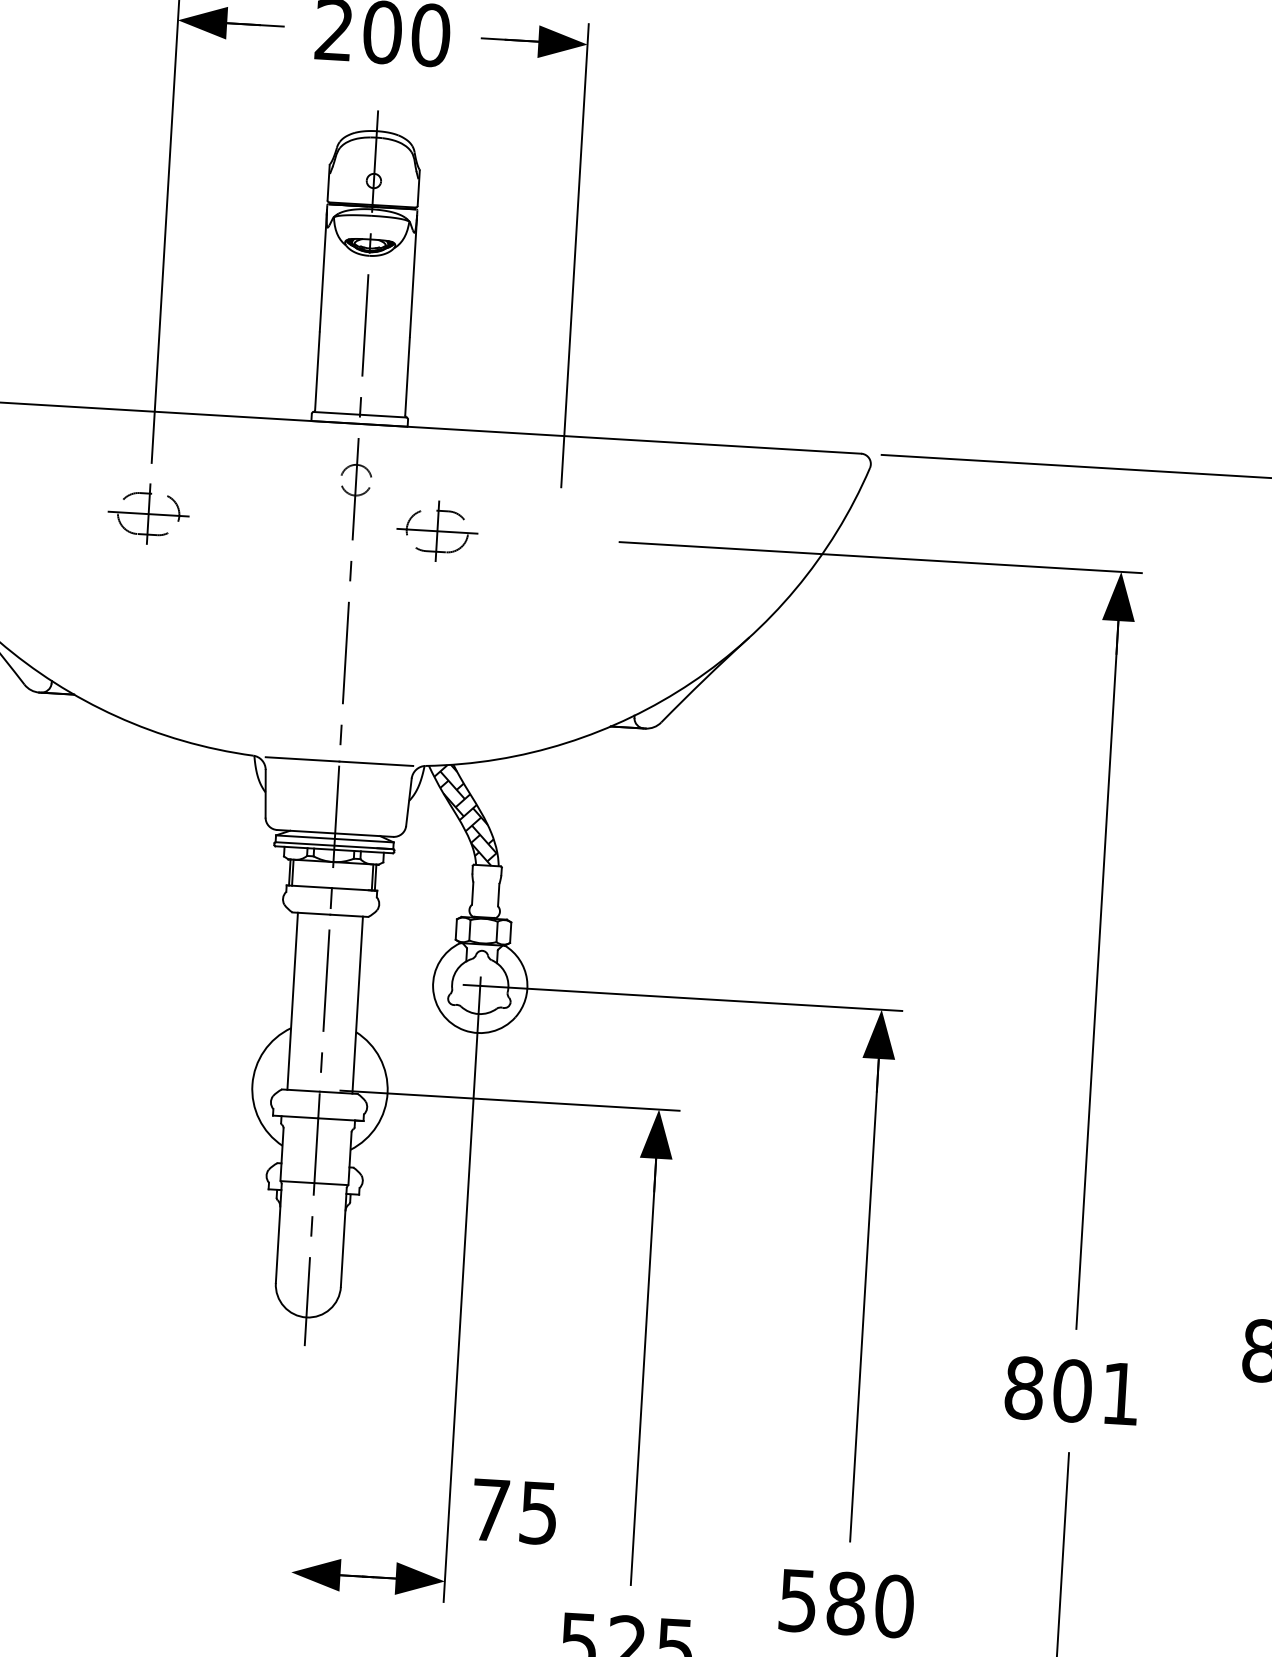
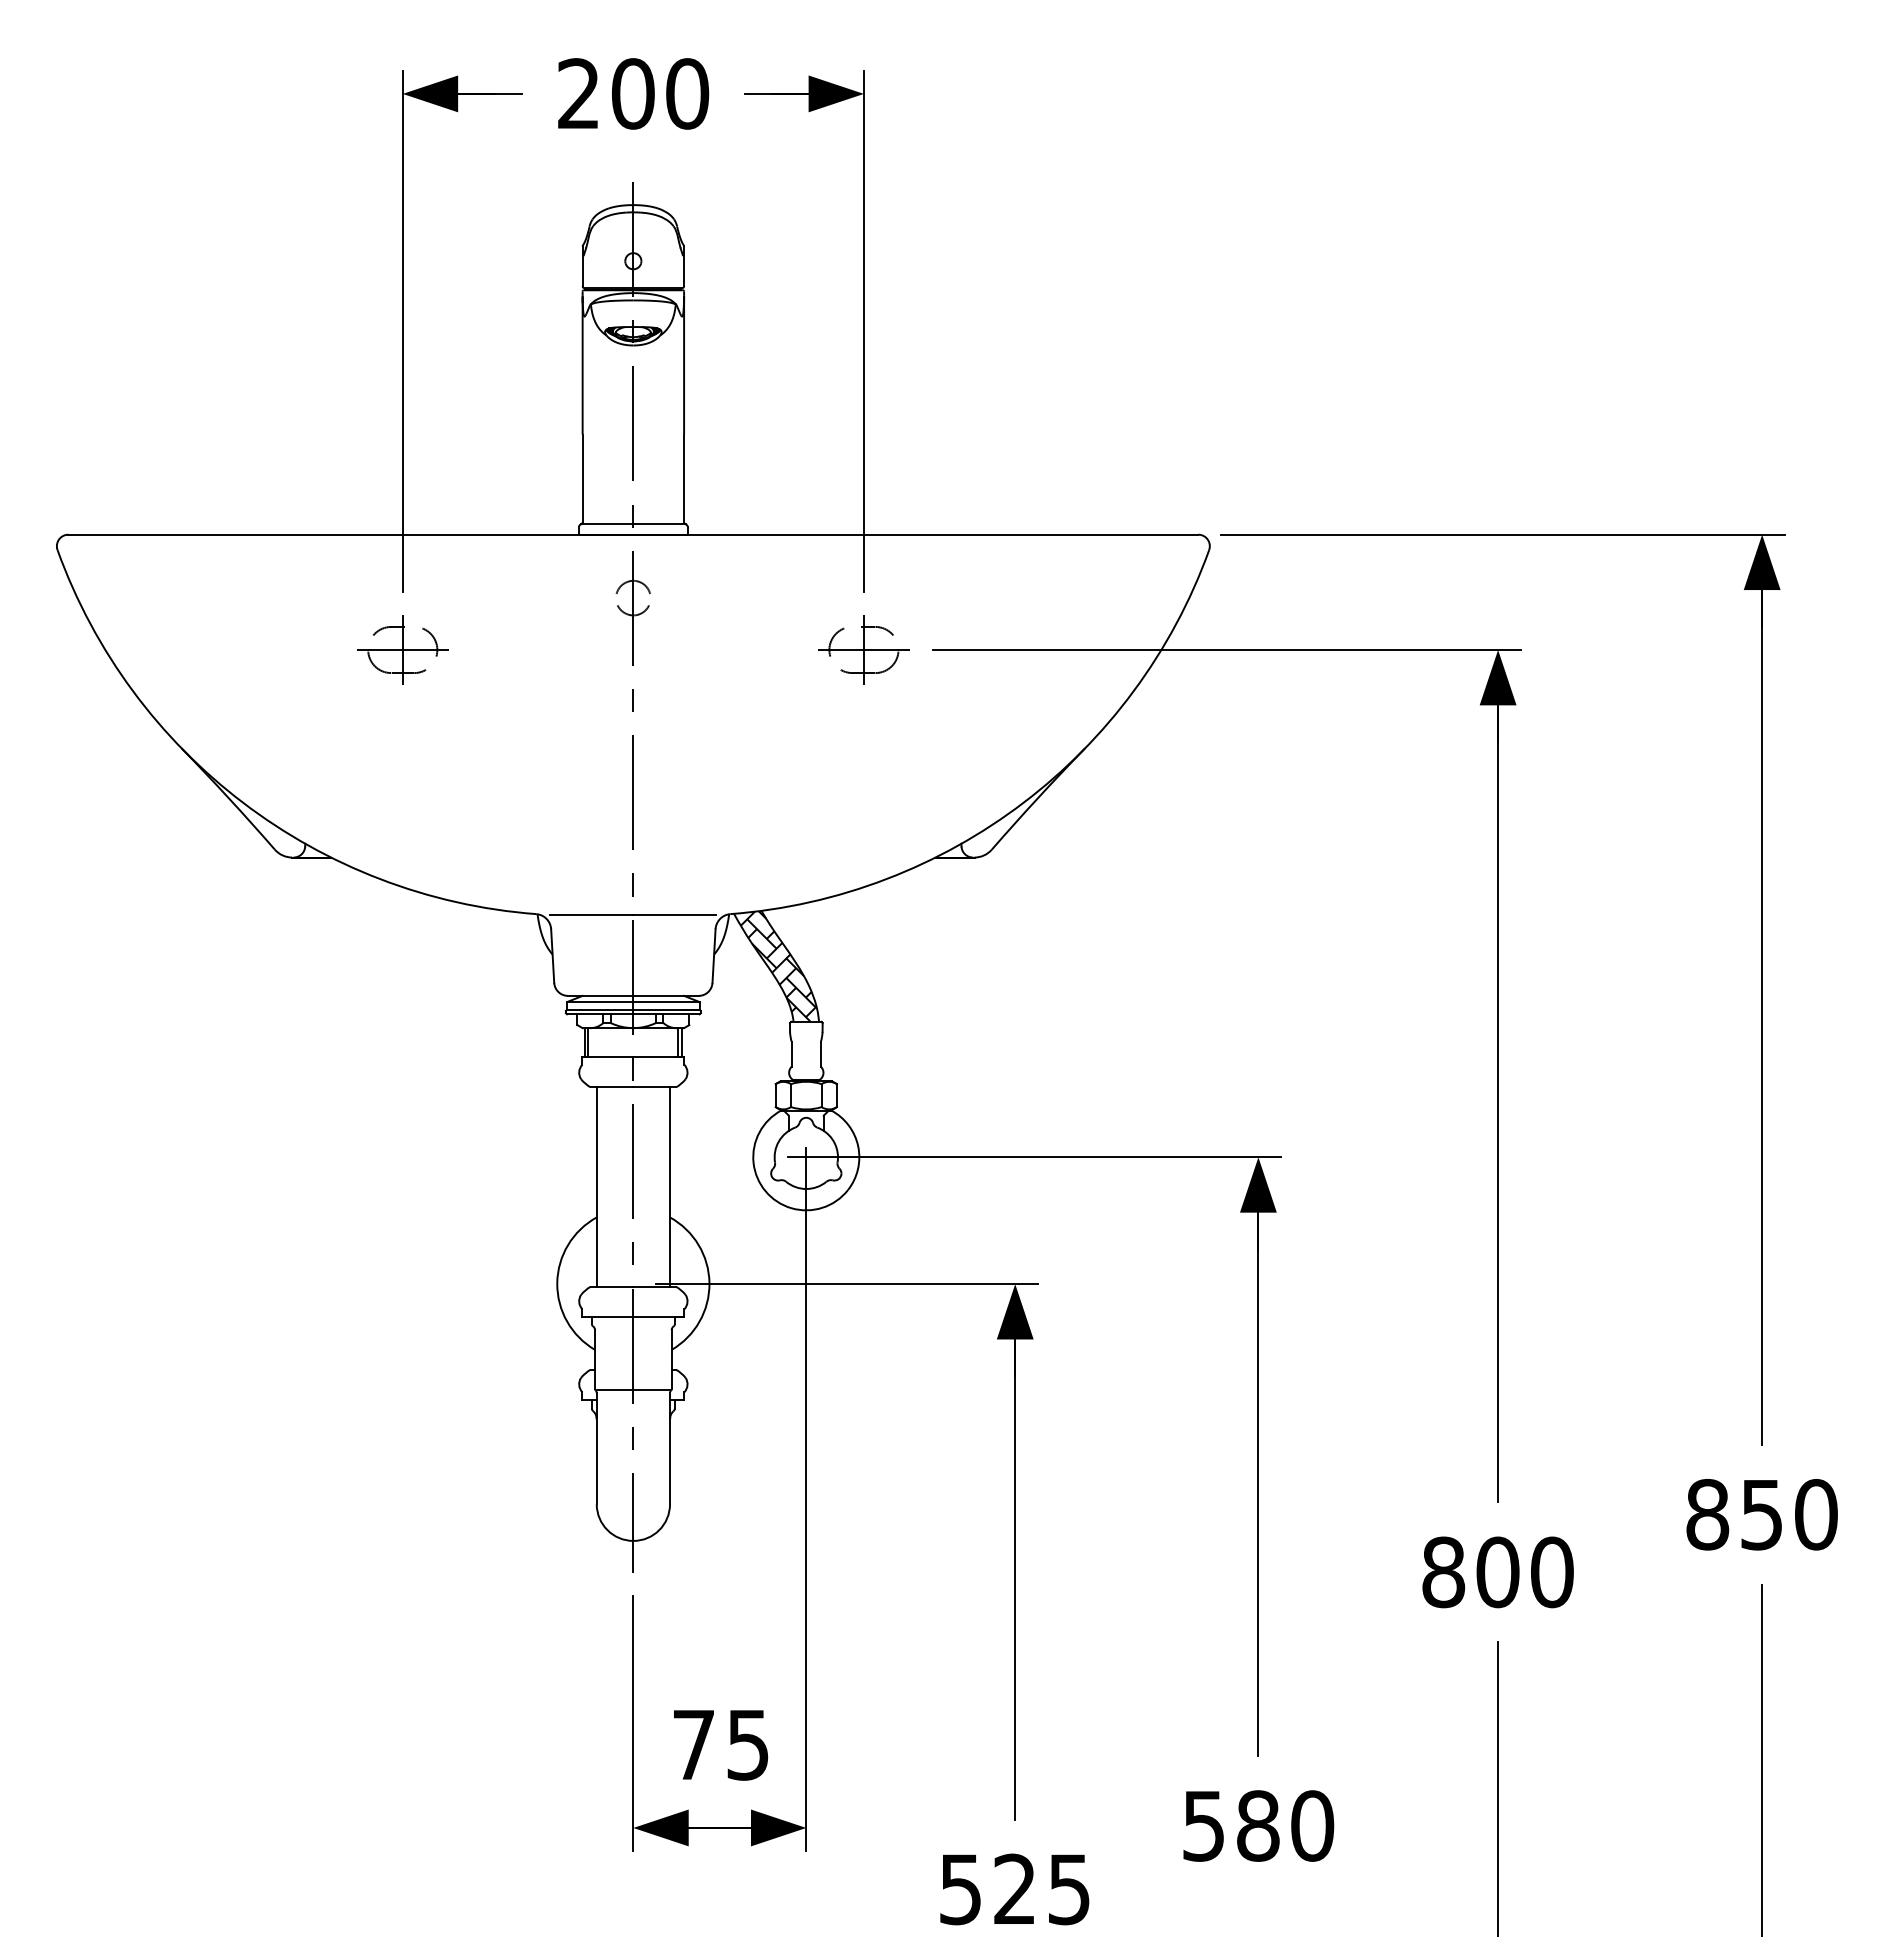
part: (437, 530) -> (863, 649), moved
text: (1120, 1393) -> (1552, 1572), 801 -> 800
line: (296, 1479) -> (633, 1723), added
text: (515, 1512) -> (721, 1745), moved

